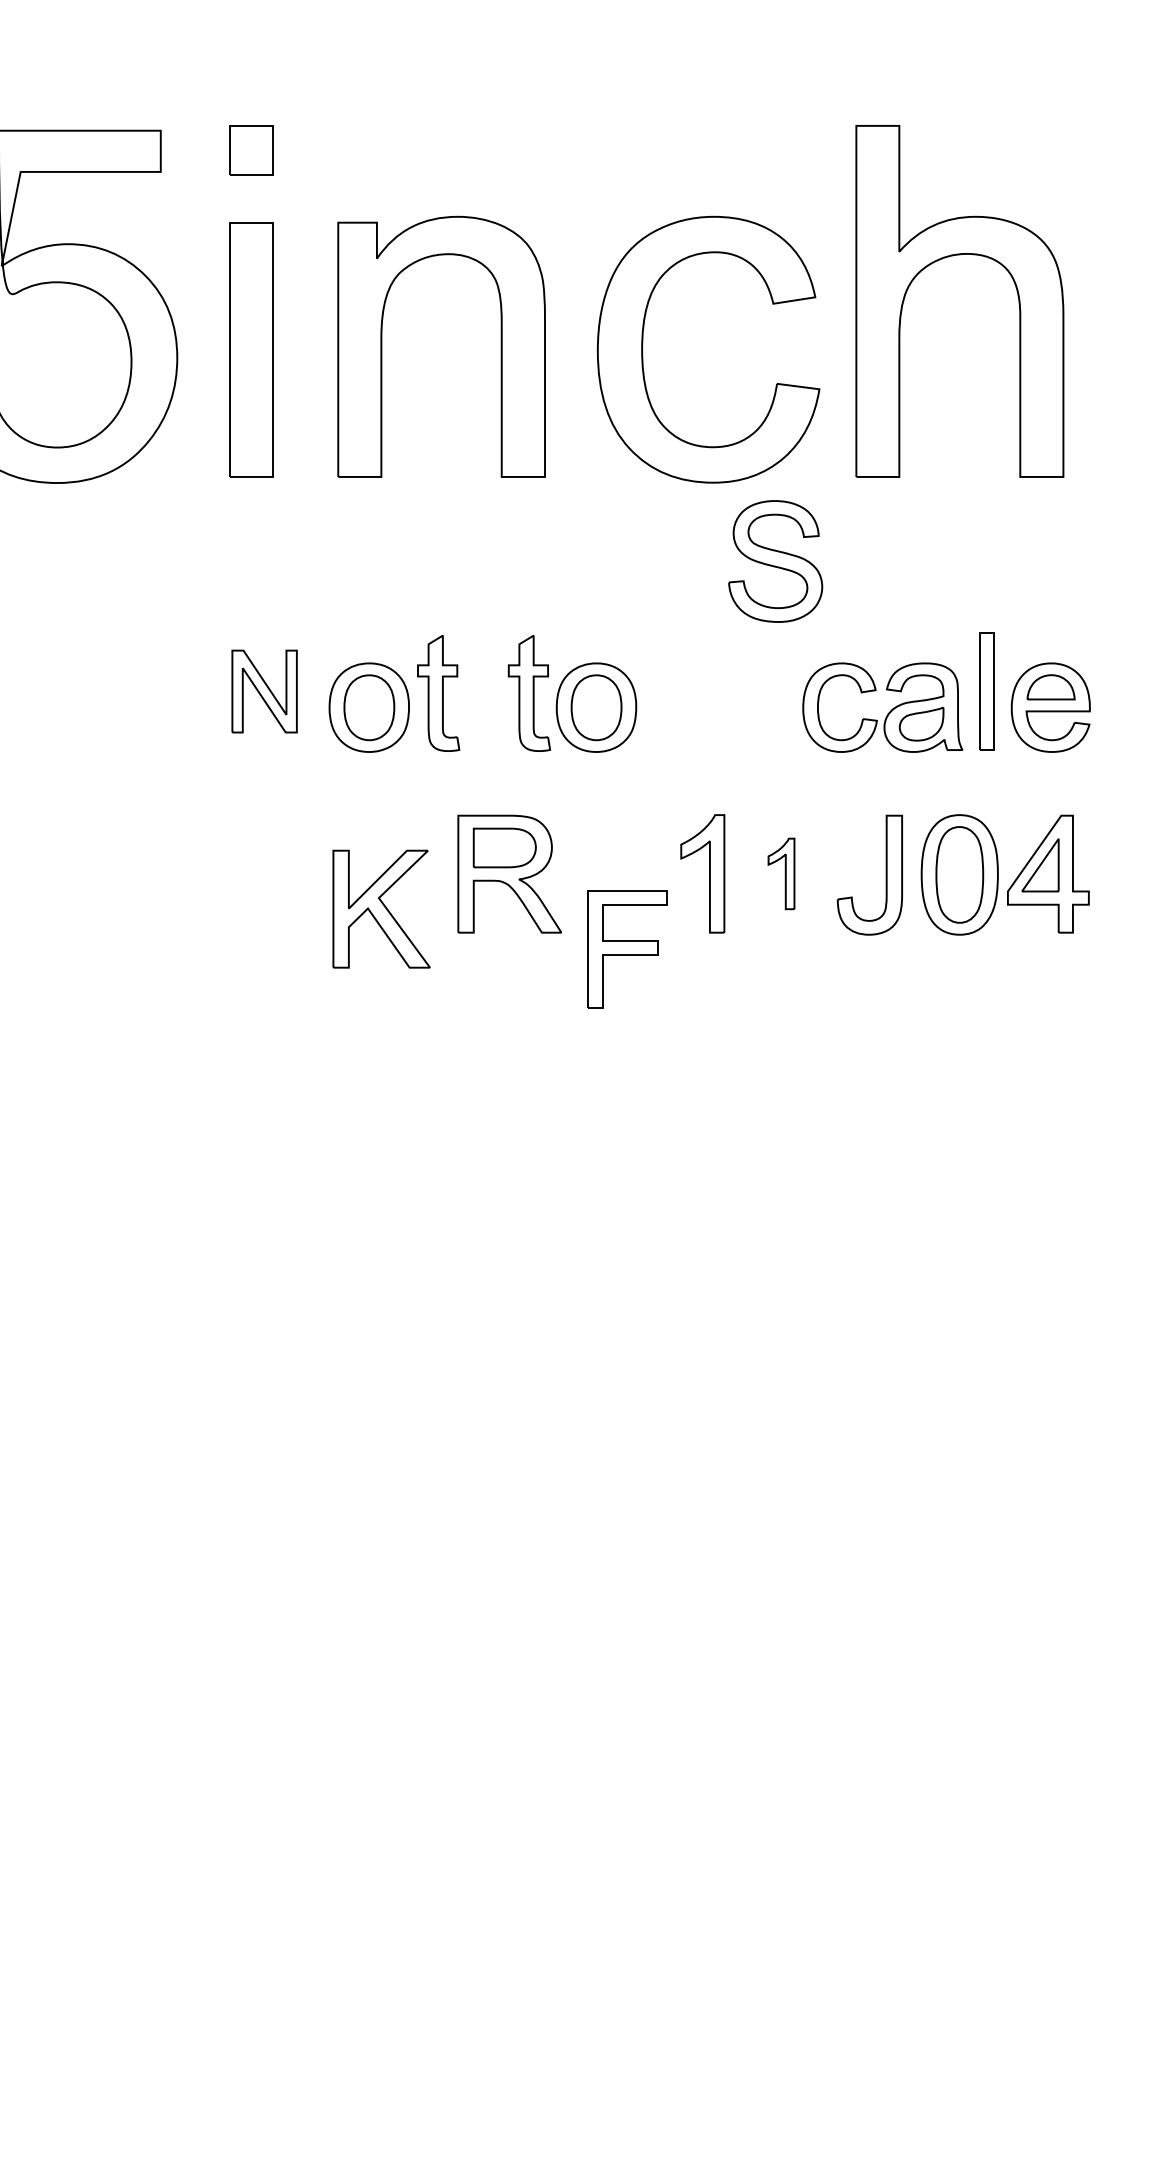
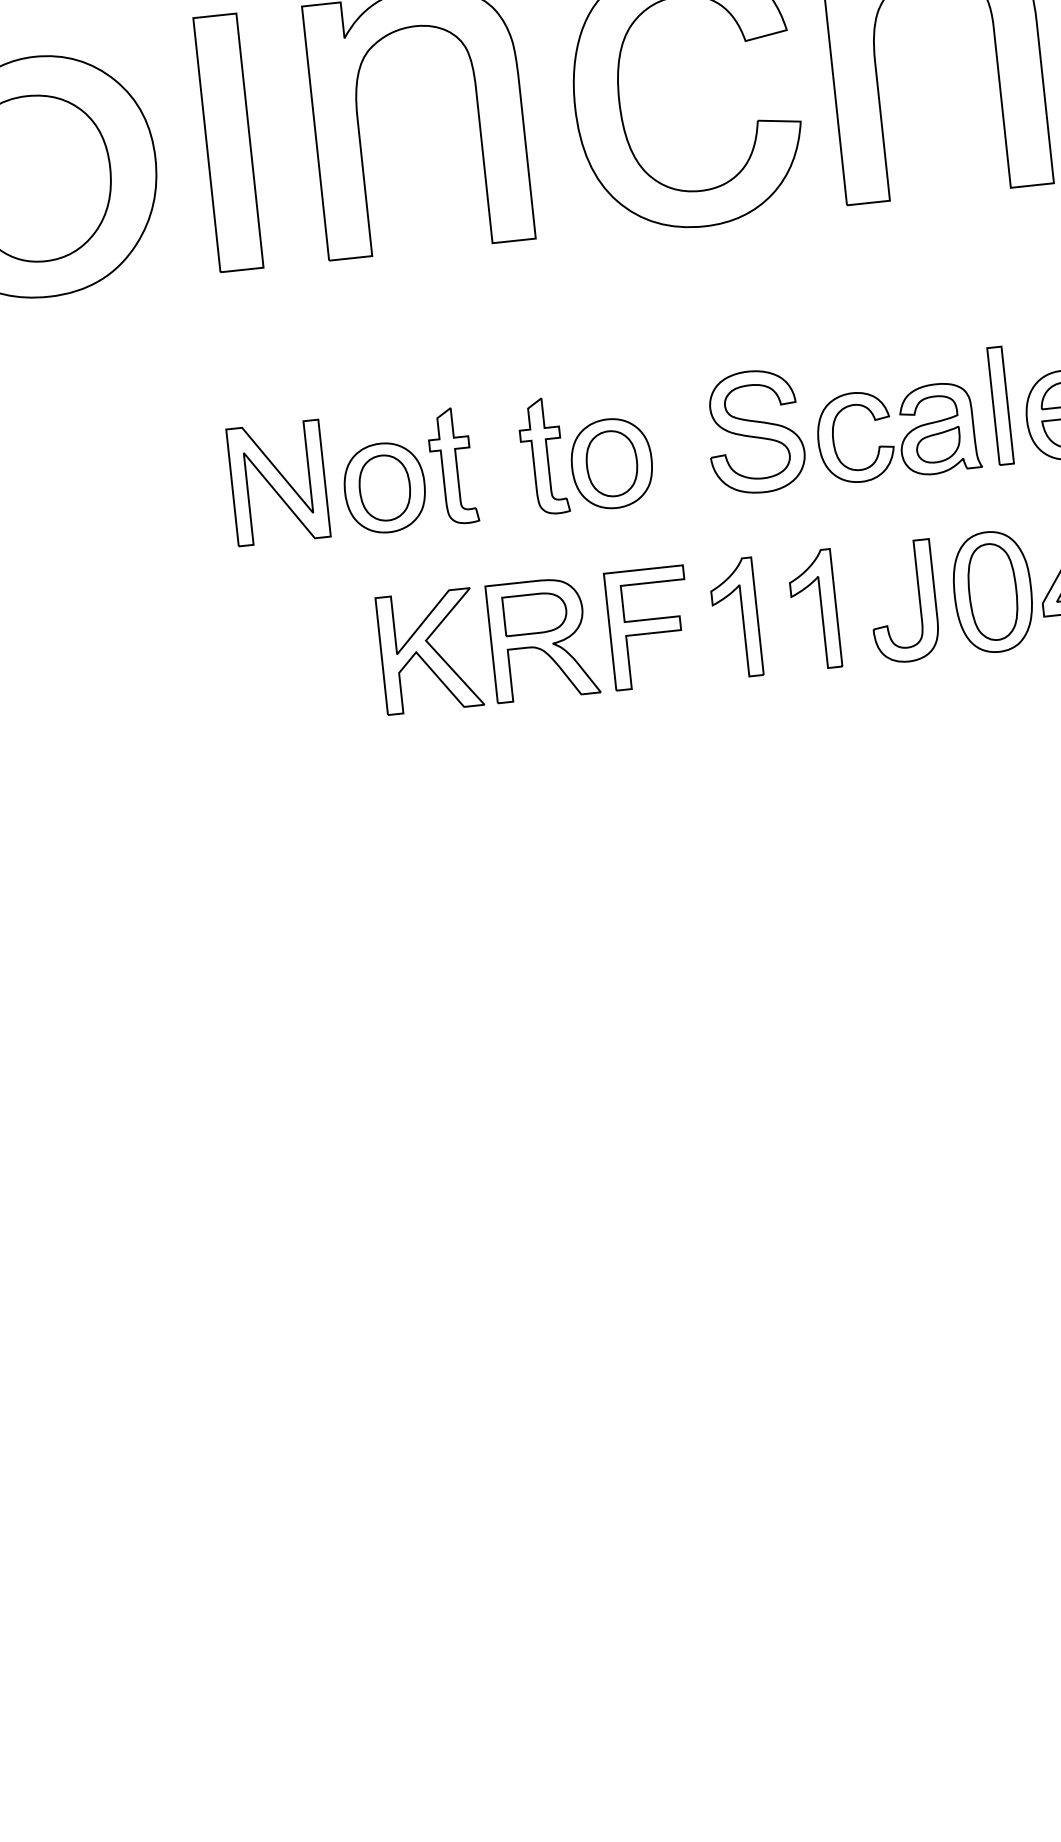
part: (775, 561) -> (755, 432), moved
part: (264, 691) -> (278, 482), size x1.43
part: (781, 873) -> (814, 609), size x1.67
part: (381, 908) -> (429, 650), moved
part: (627, 949) -> (649, 628), moved

